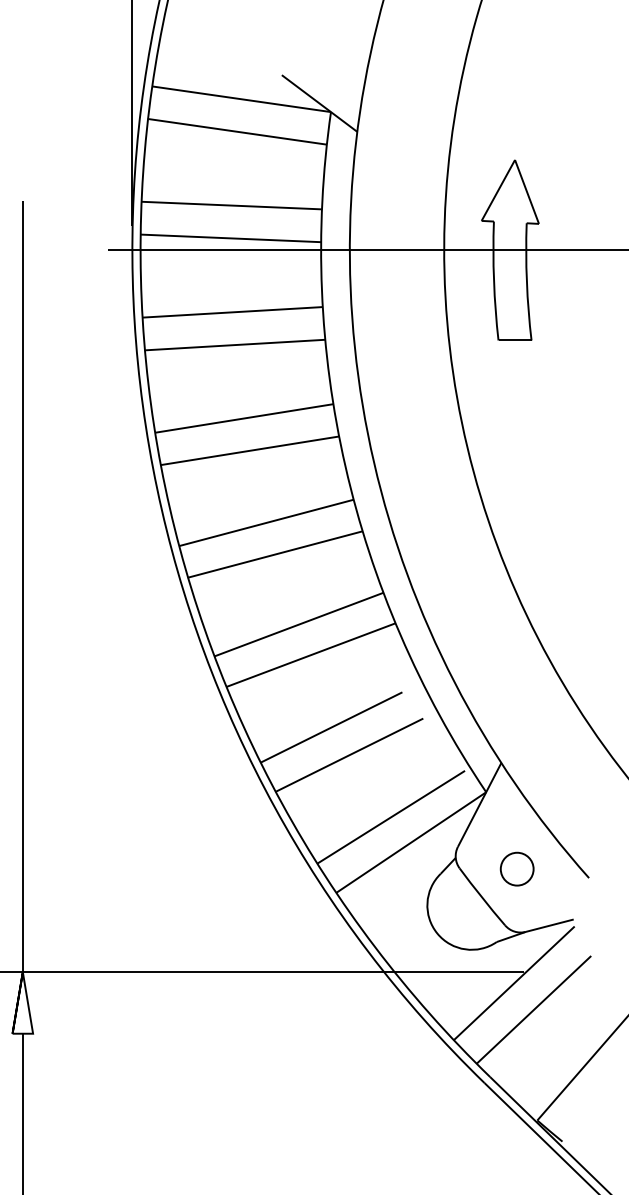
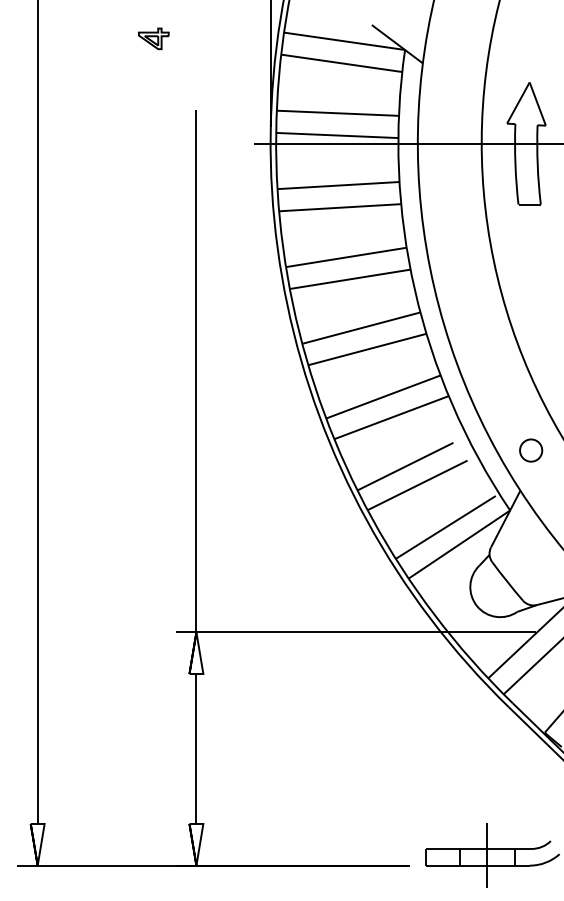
part: (517, 869) -> (531, 450), moved

